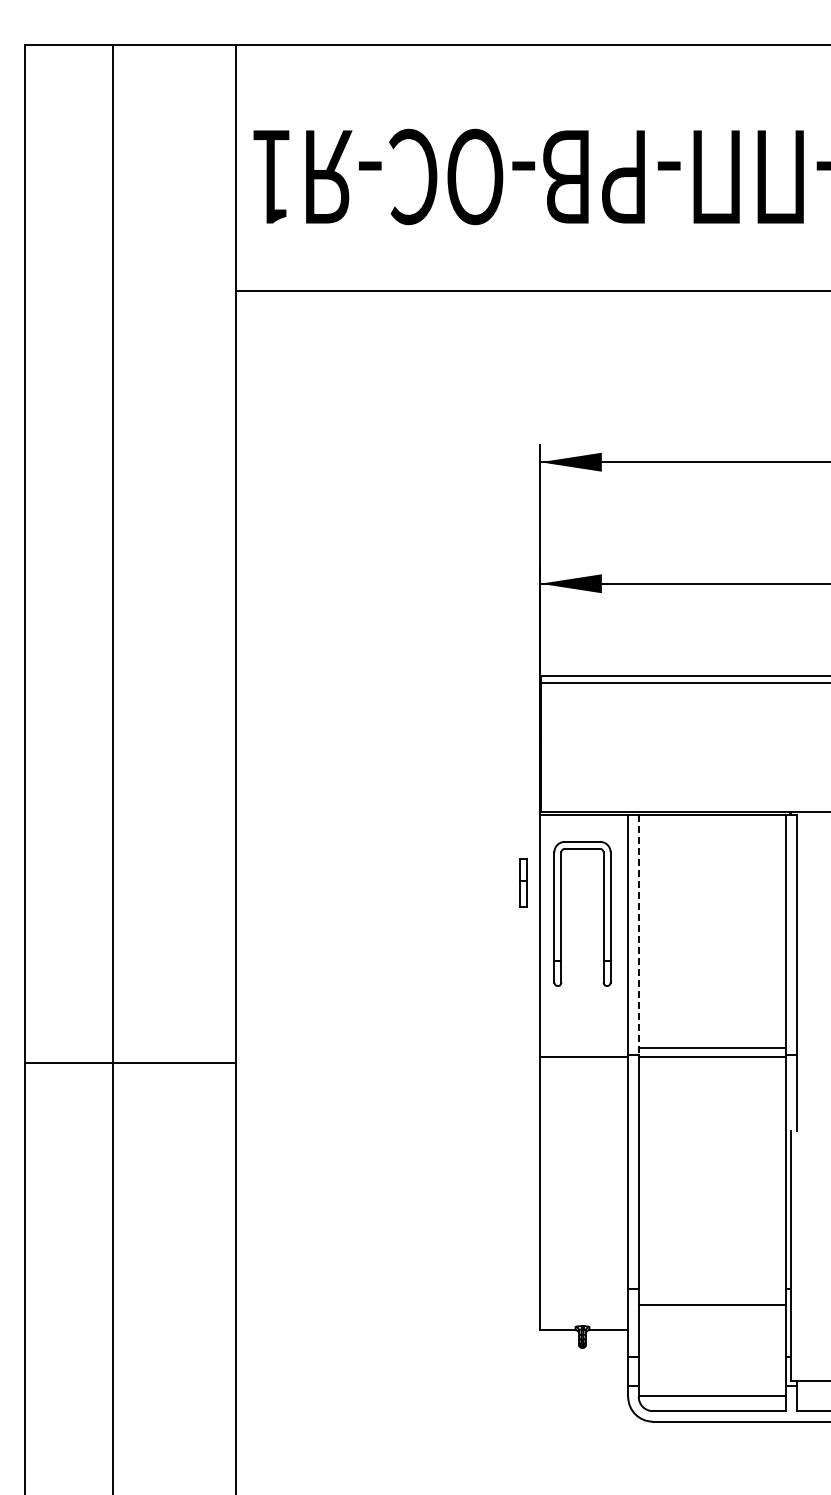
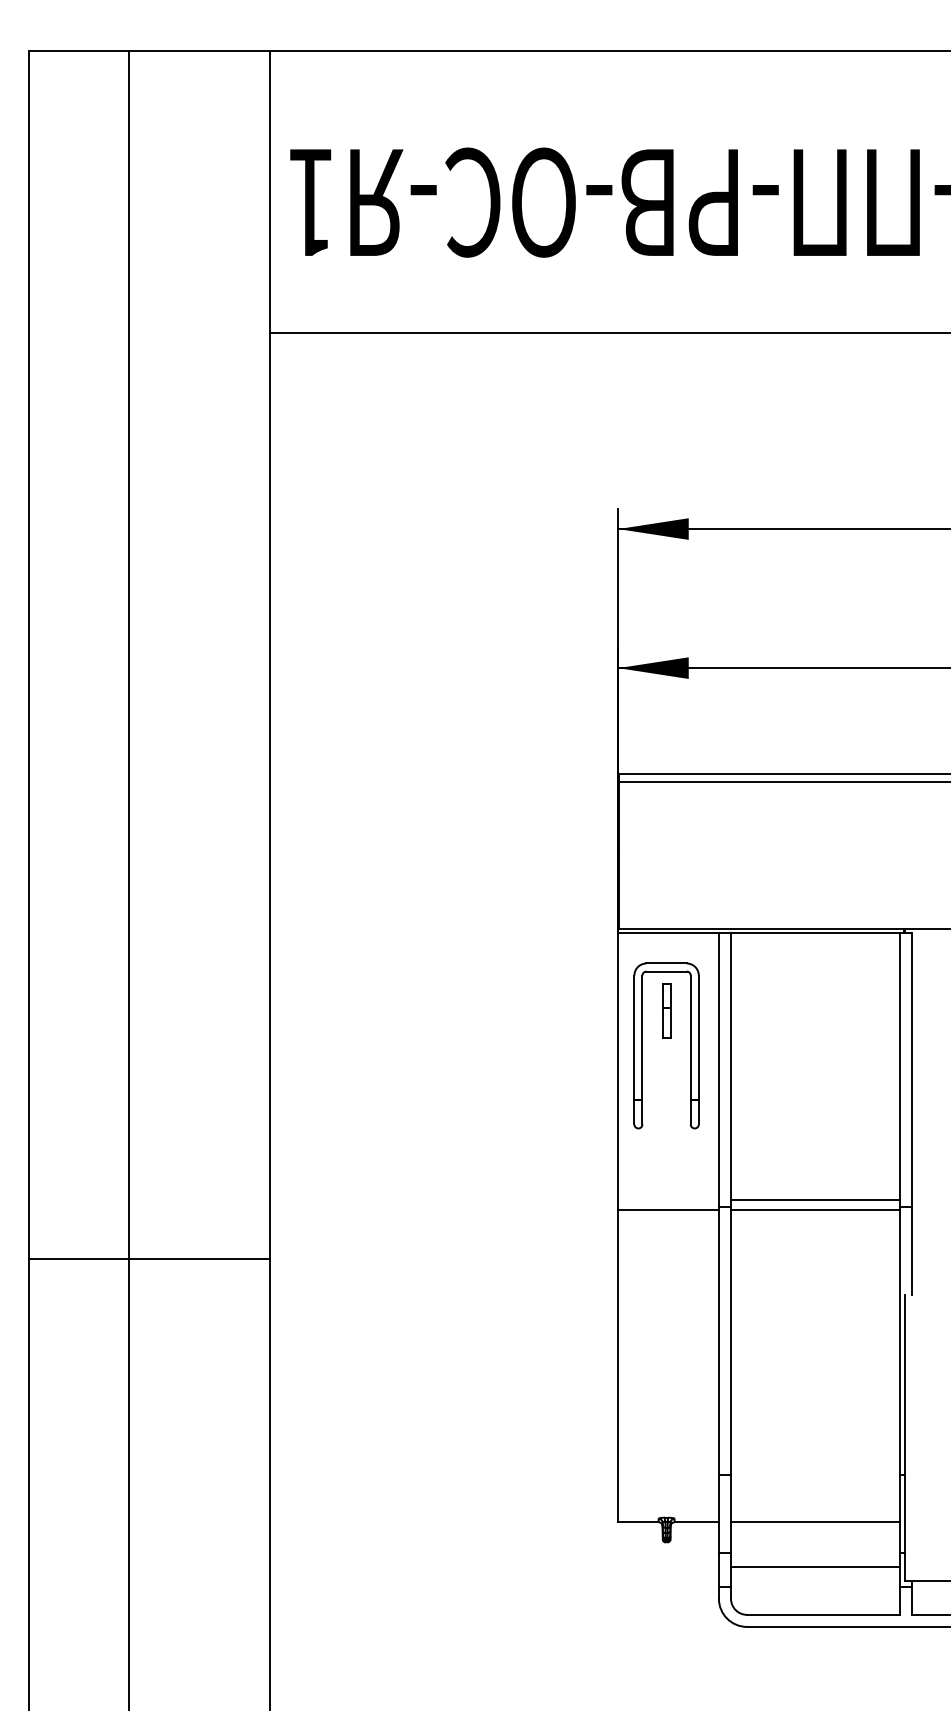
part: (523, 882) -> (666, 1009), moved
line: (638, 934) -> (730, 1069), dashed -> solid
line: (129, 1062) -> (148, 1258), moved
line: (712, 1305) -> (815, 1522), moved
line: (712, 1395) -> (815, 1566), moved

